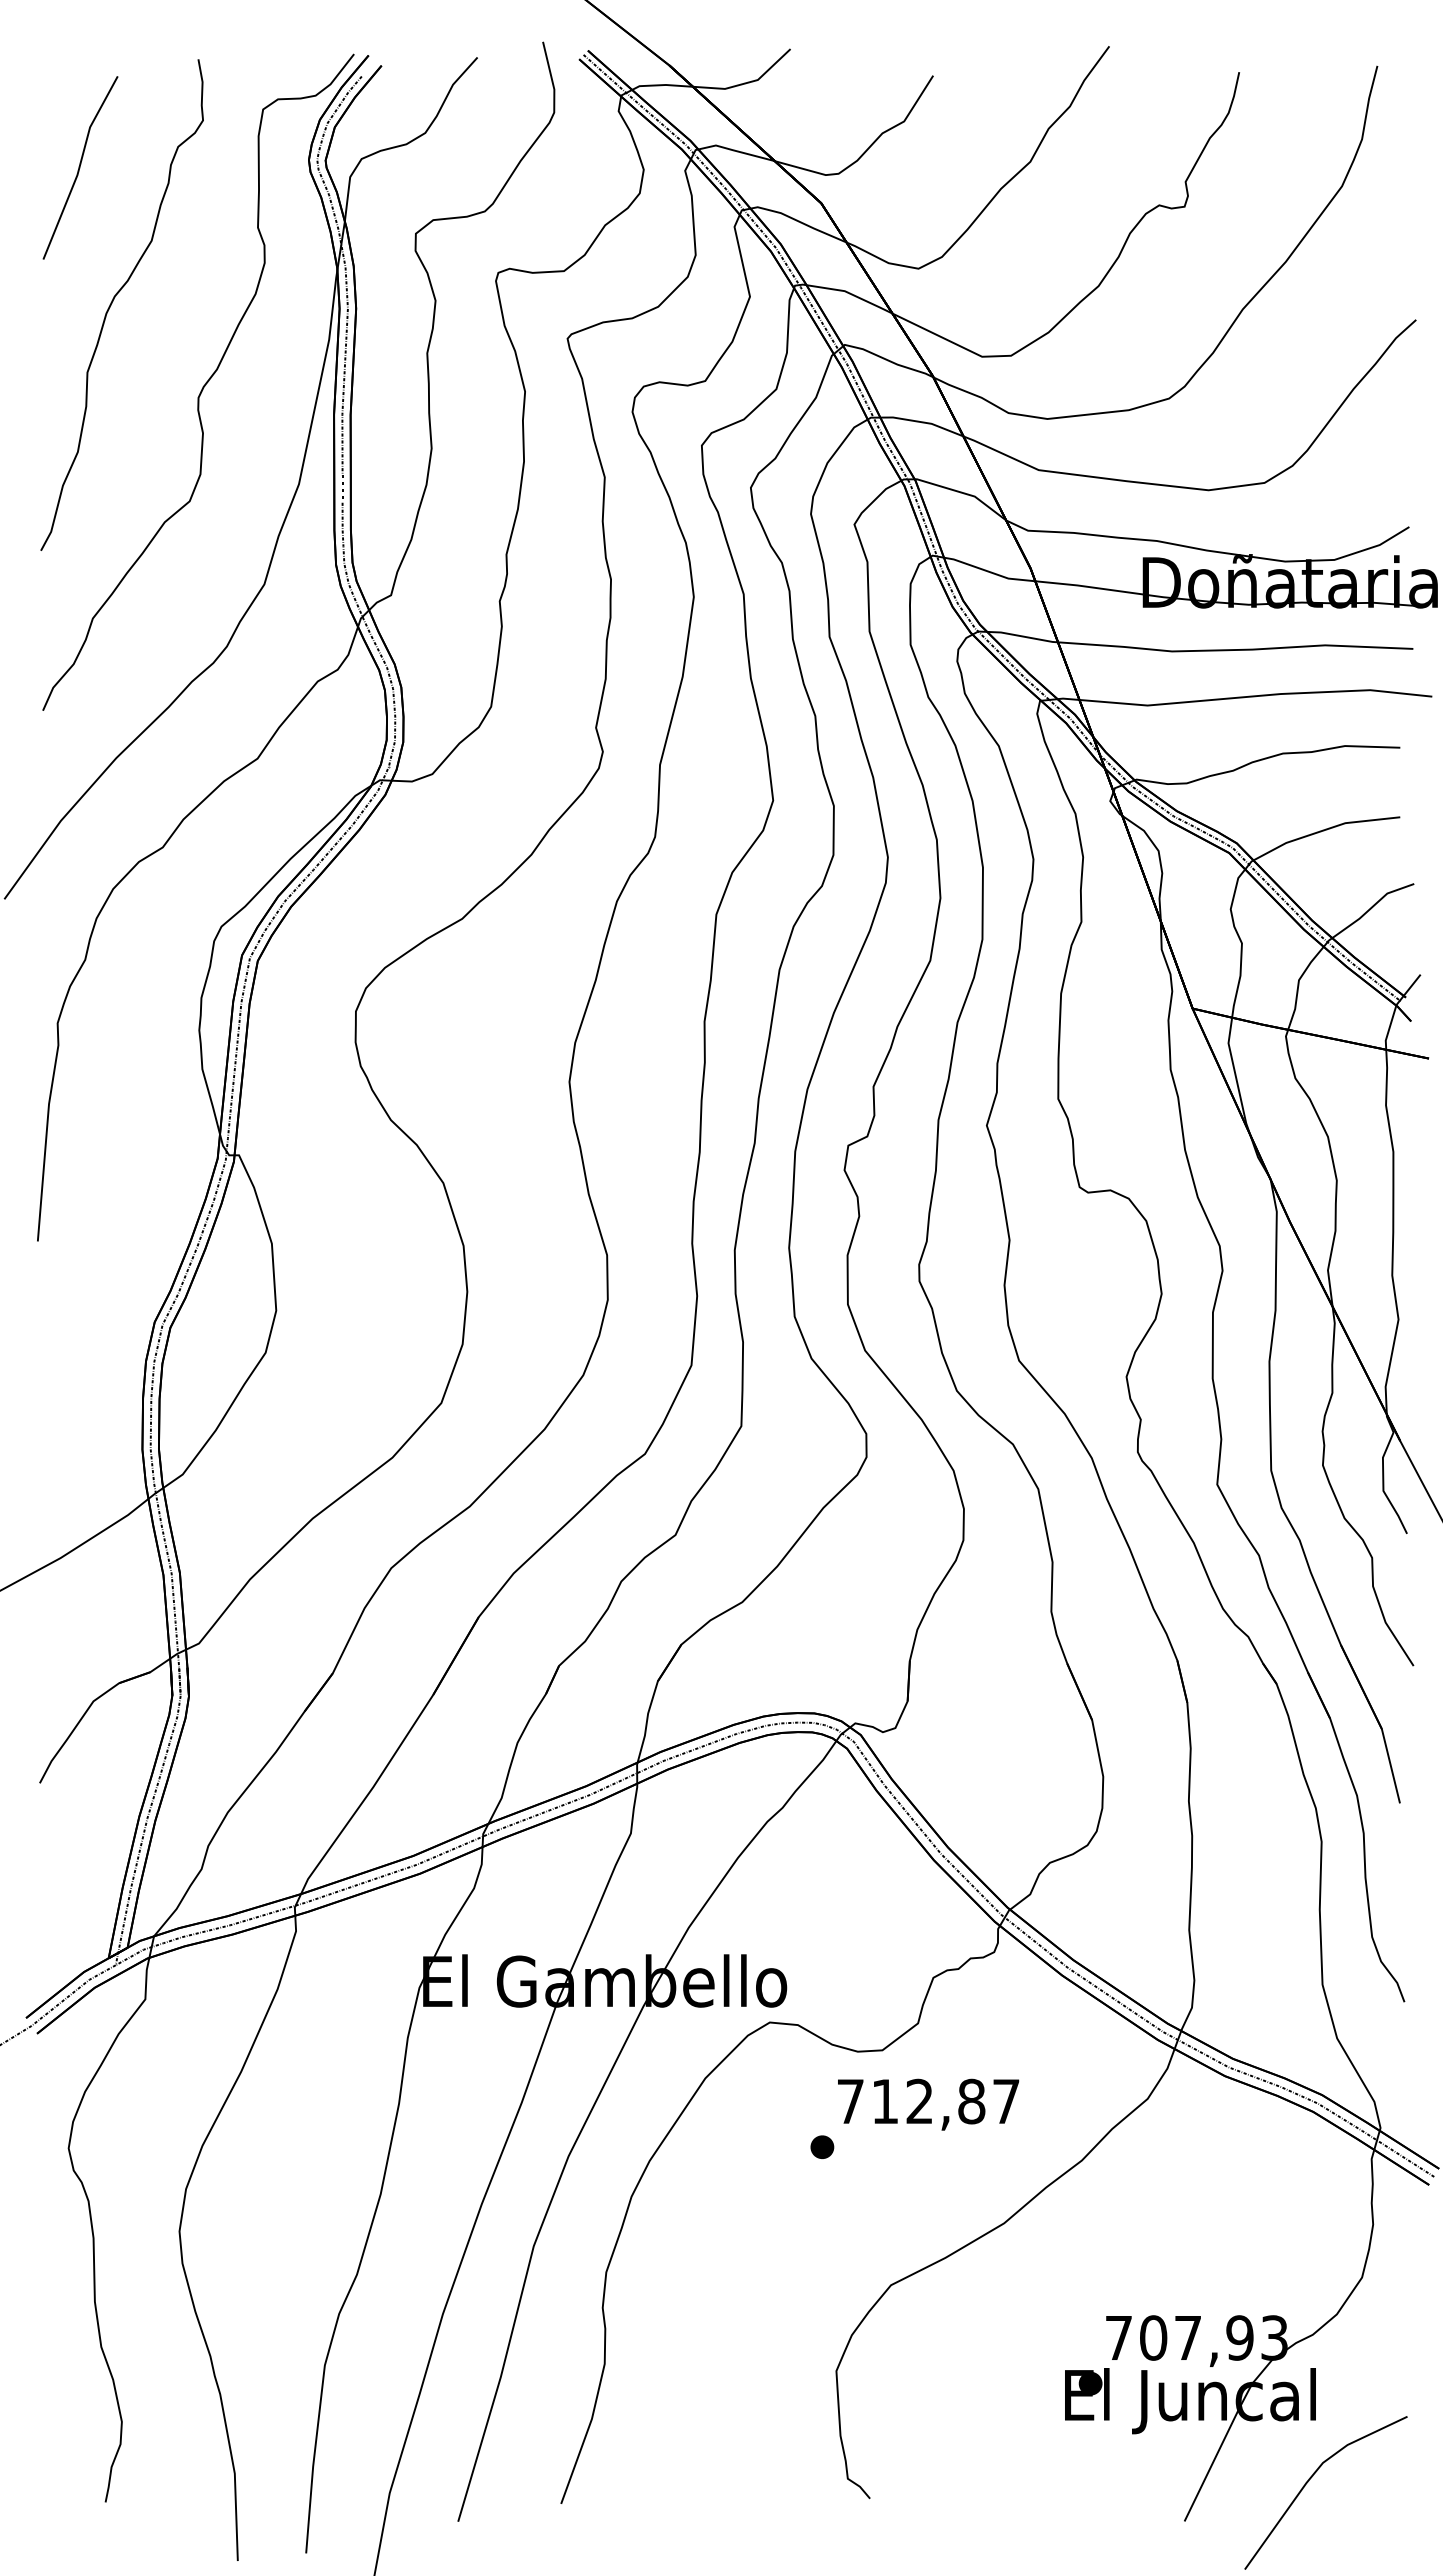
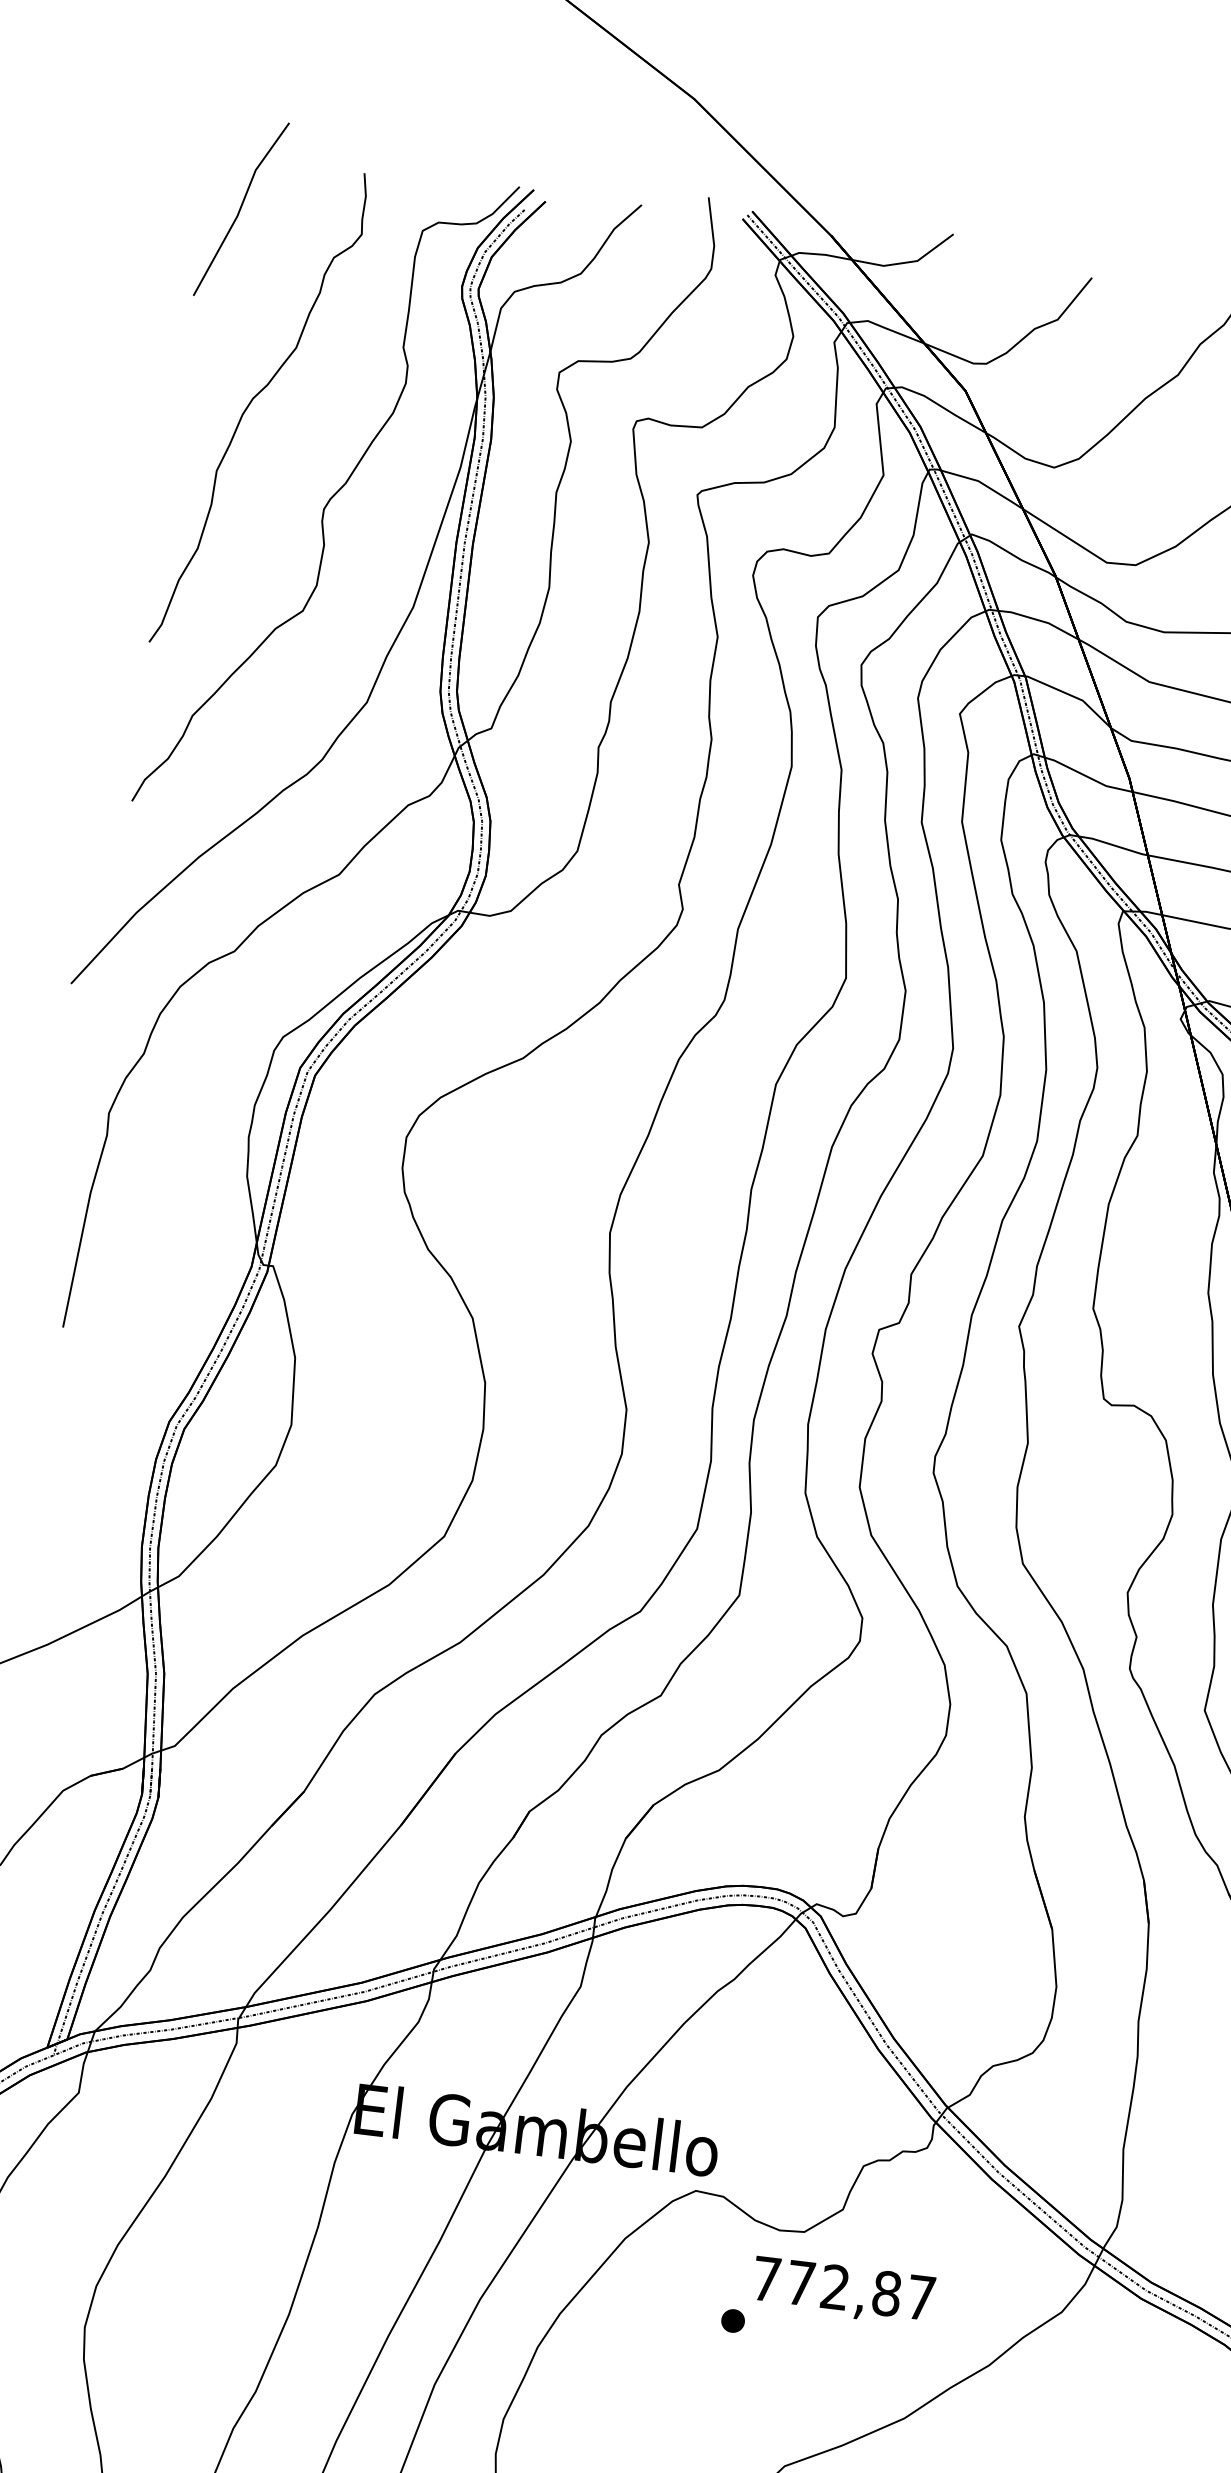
line: (80, 167) -> (241, 208), moved
text: (884, 2101) -> (800, 2283), 712,87 -> 772,87

